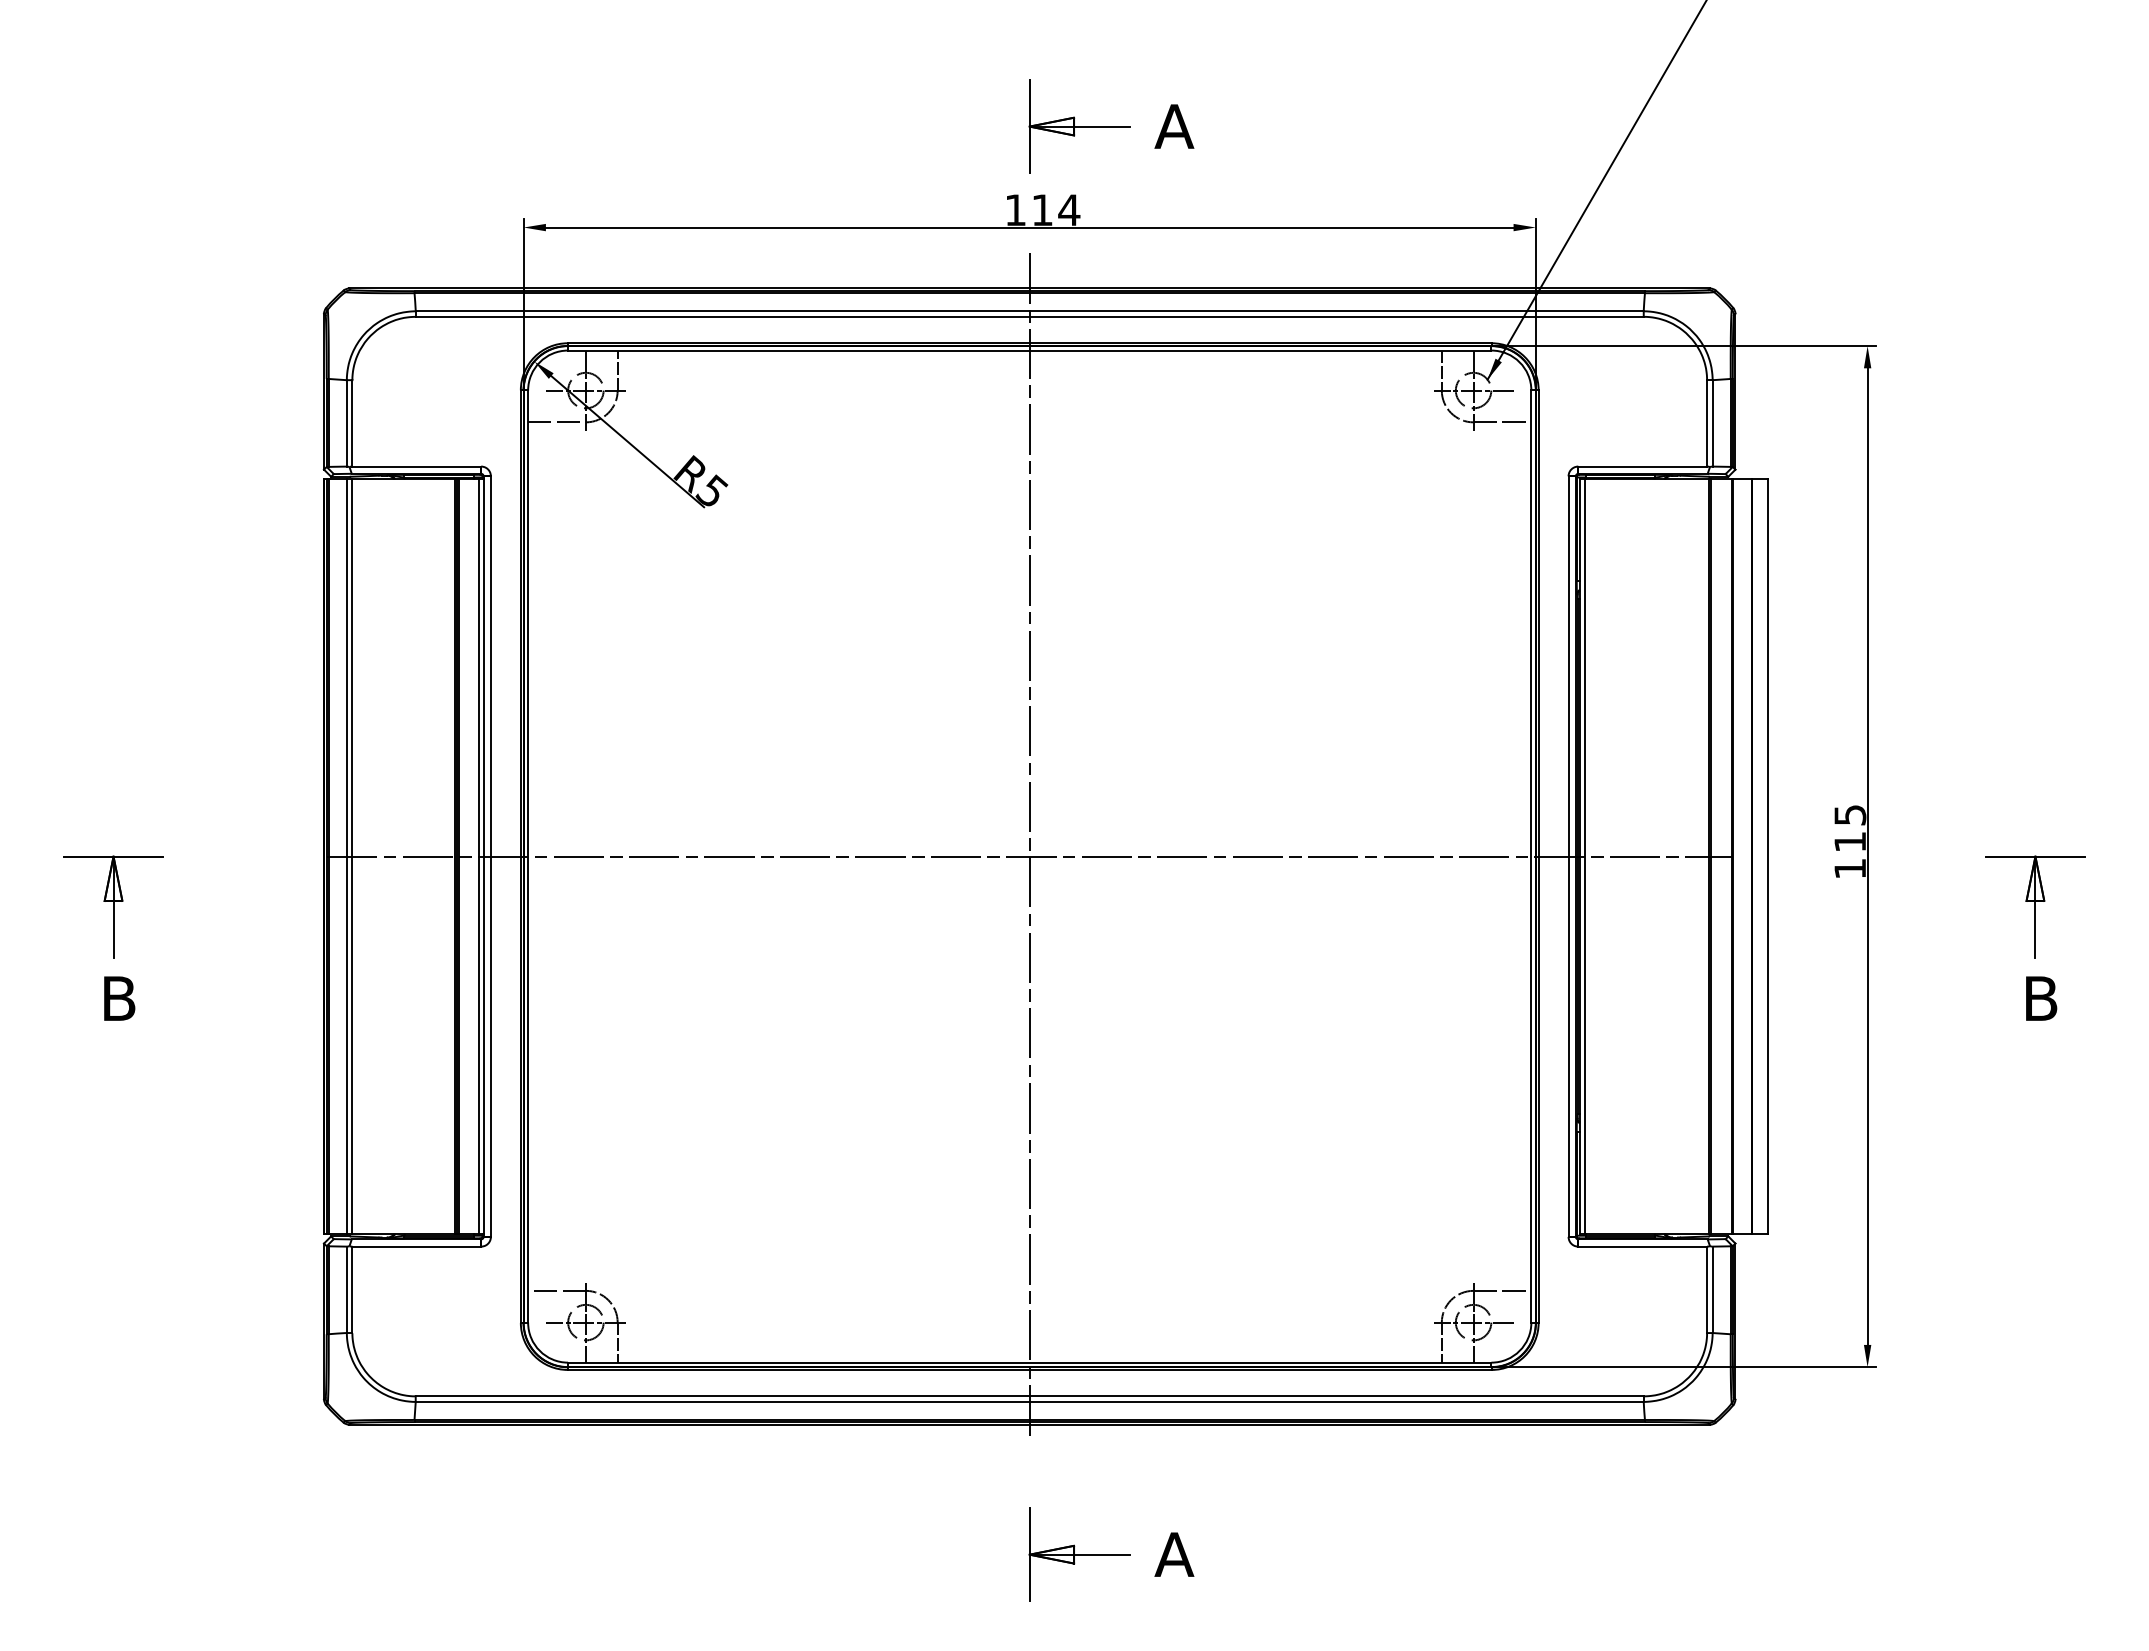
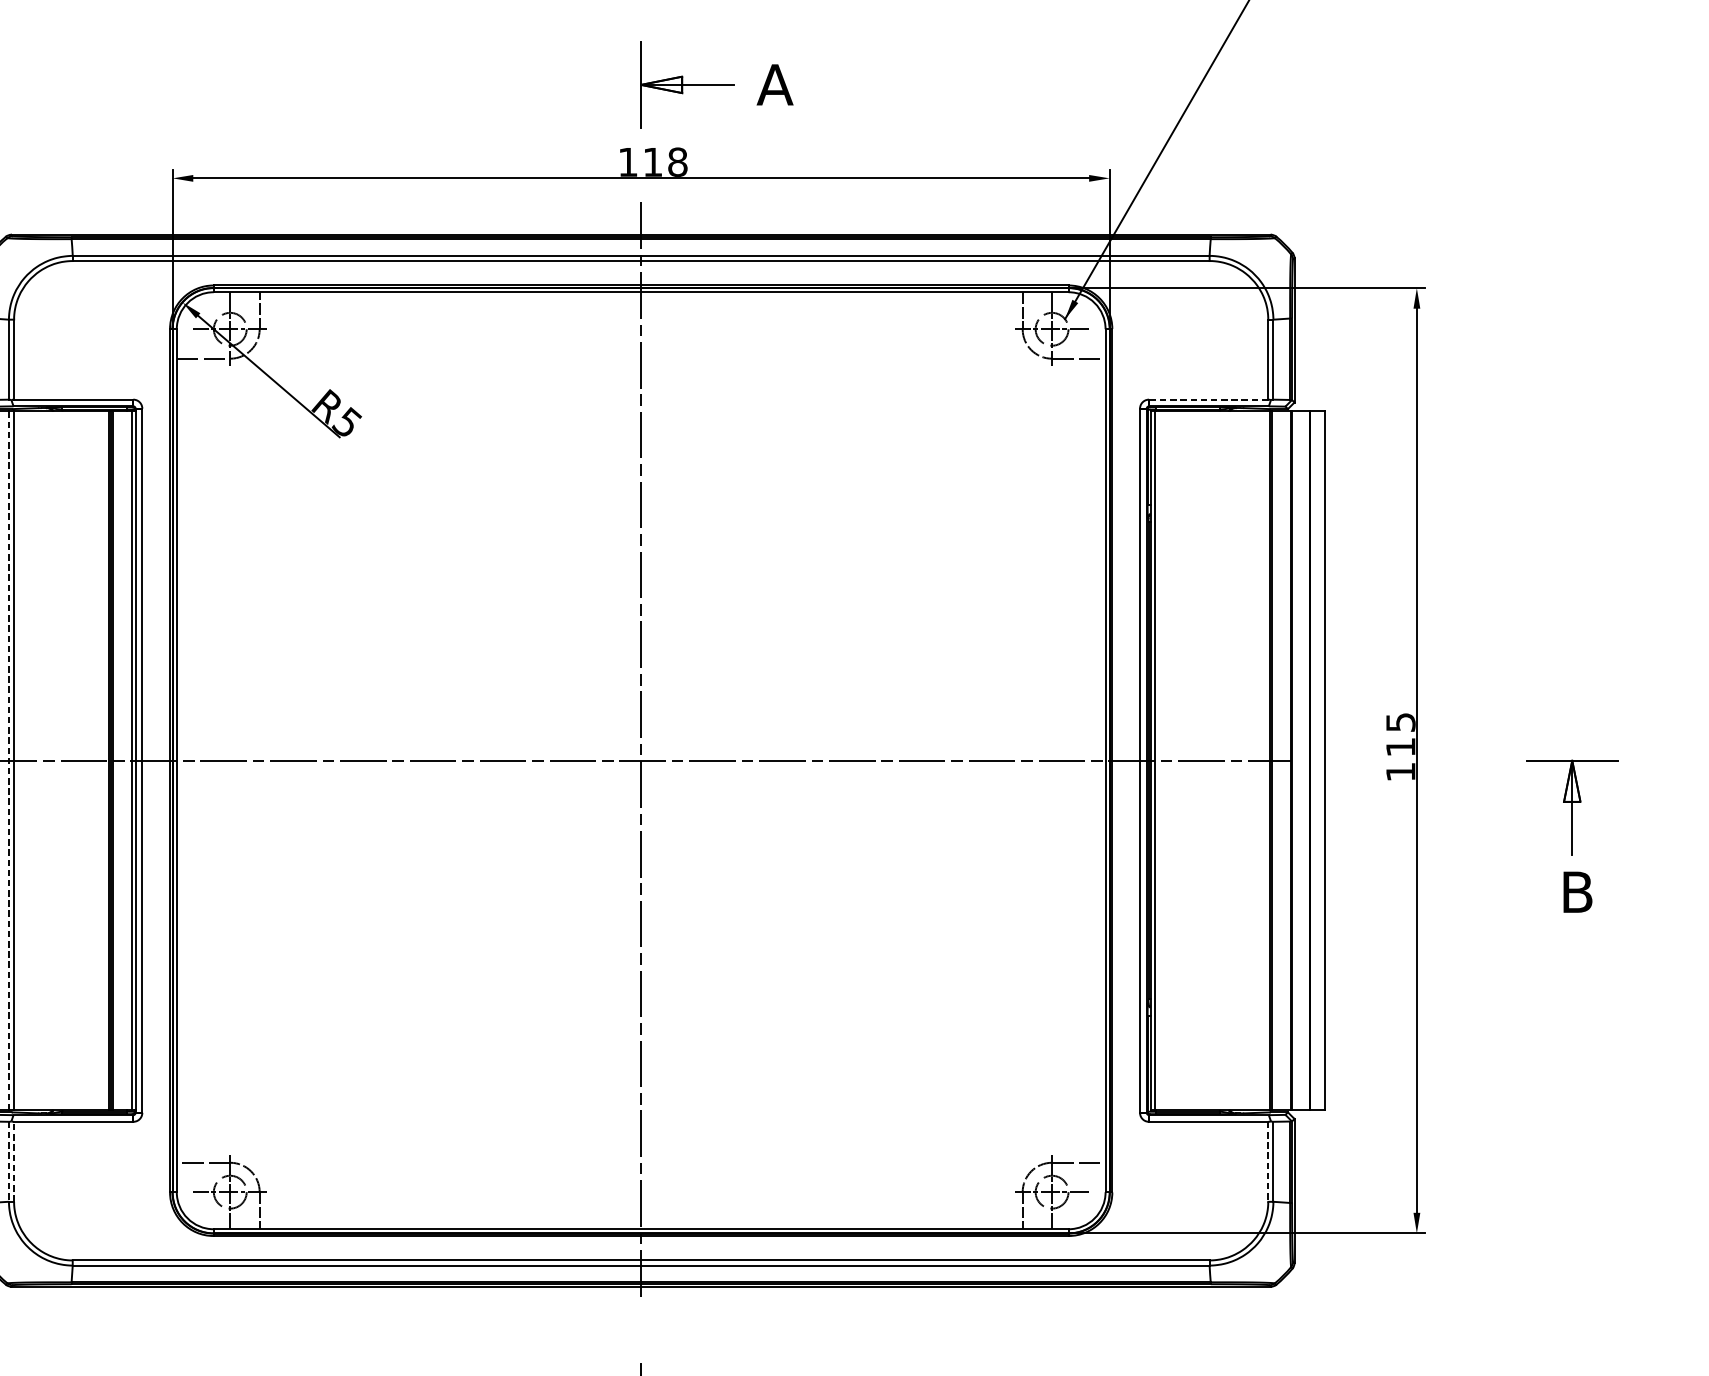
text: (1069, 210) -> (677, 162), 114 -> 118
line: (1642, 466) -> (1208, 399), solid -> dashed
line: (346, 857) -> (8, 761), solid -> dashed
line: (352, 1289) -> (14, 1161), solid -> dashed
line: (346, 1290) -> (8, 1162), solid -> dashed
line: (1707, 1290) -> (1268, 1162), solid -> dashed

